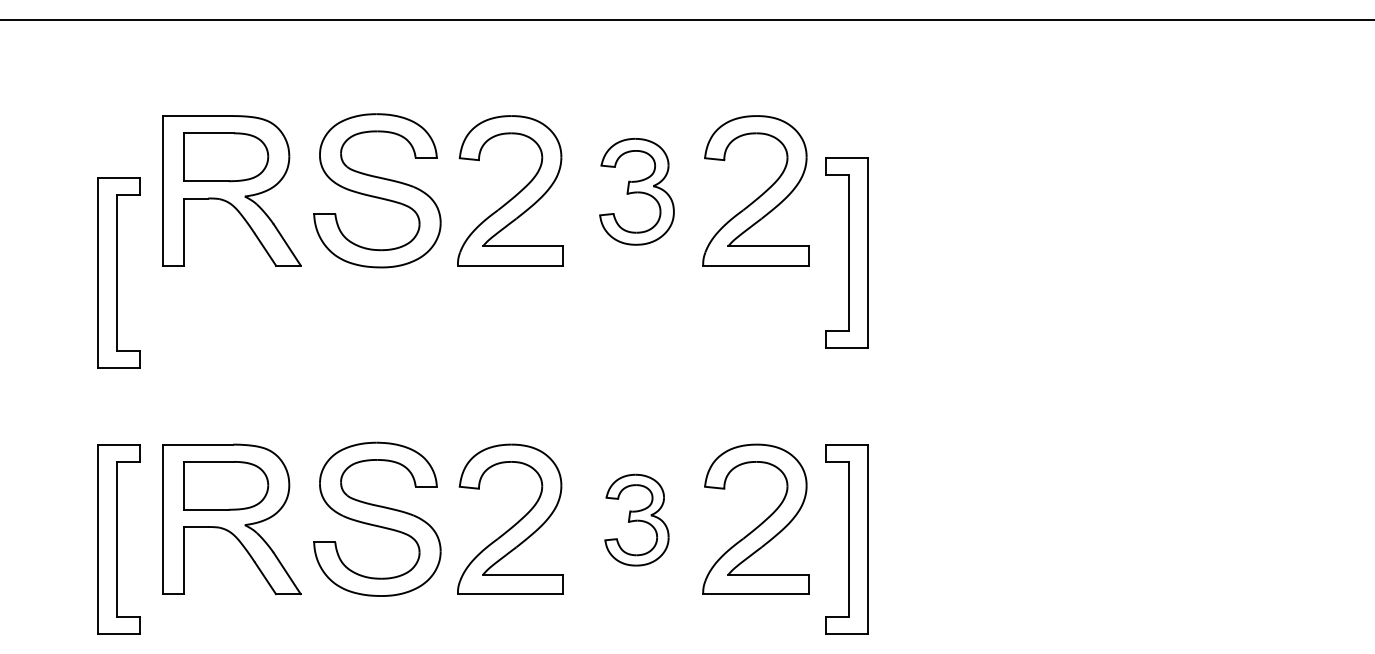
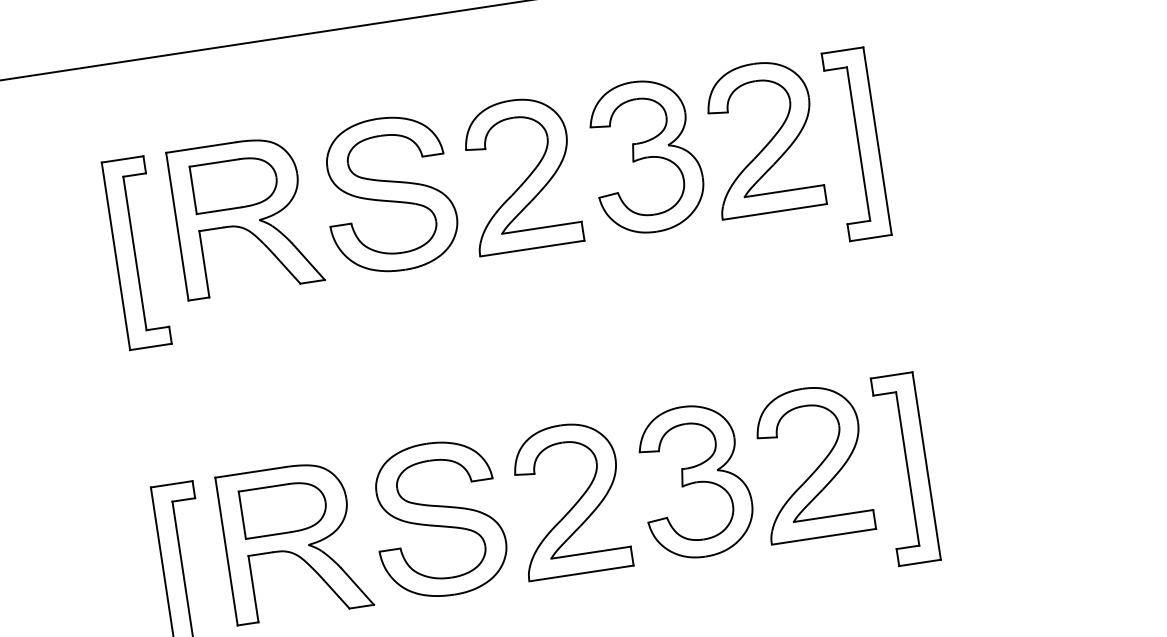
part: (636, 191) -> (645, 156), size x1.43
part: (846, 252) -> (856, 143), moved
part: (118, 272) -> (136, 252), moved
part: (636, 519) -> (694, 480), size x1.67

